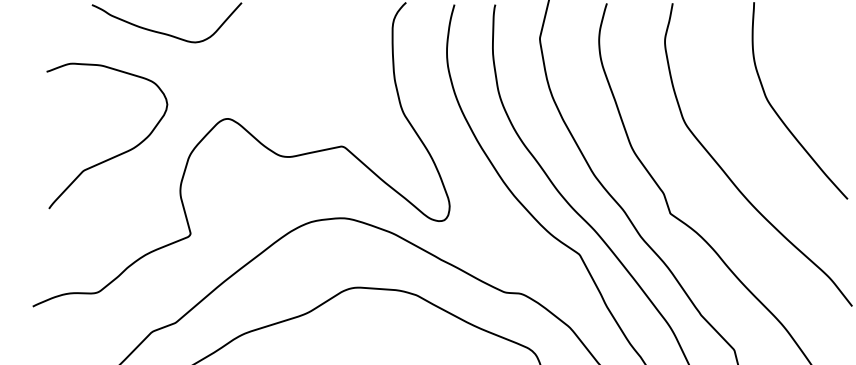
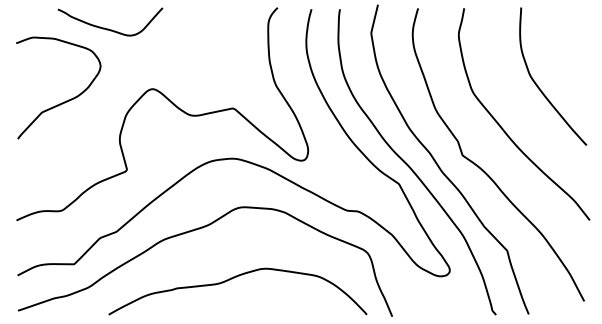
curve: (115, 155) -> (64, 101), moved

